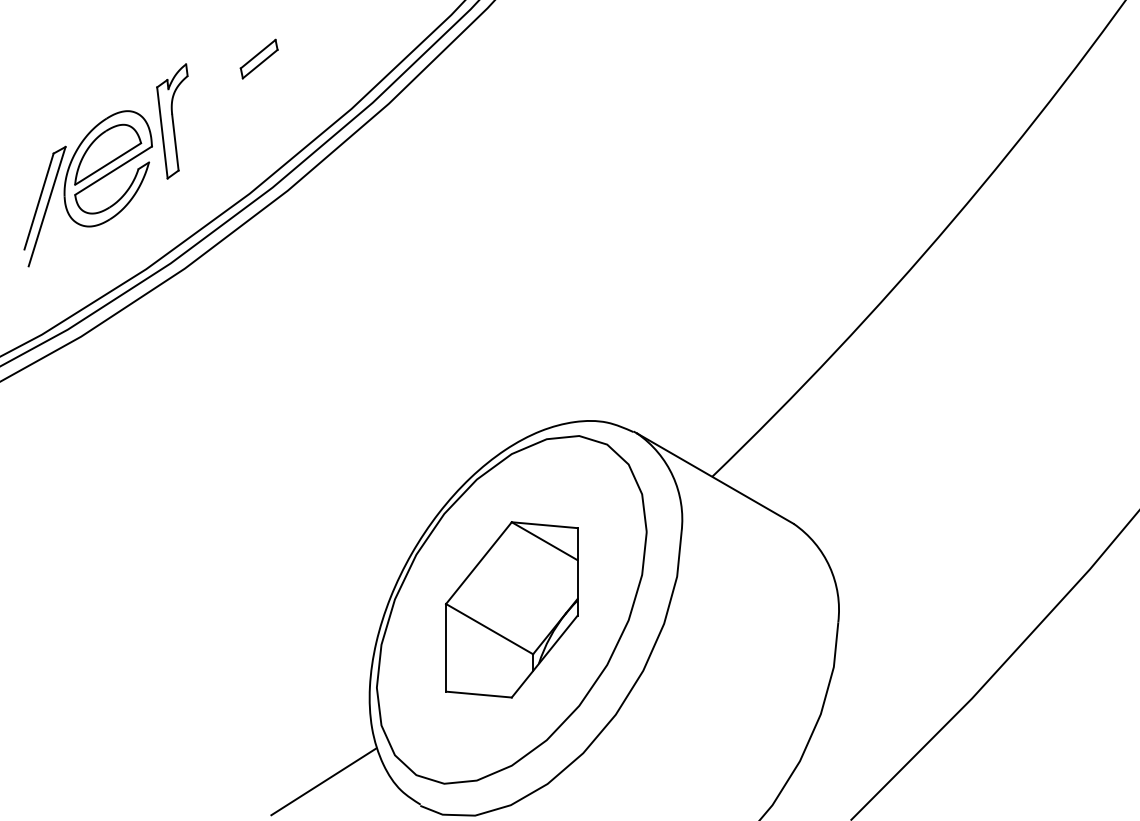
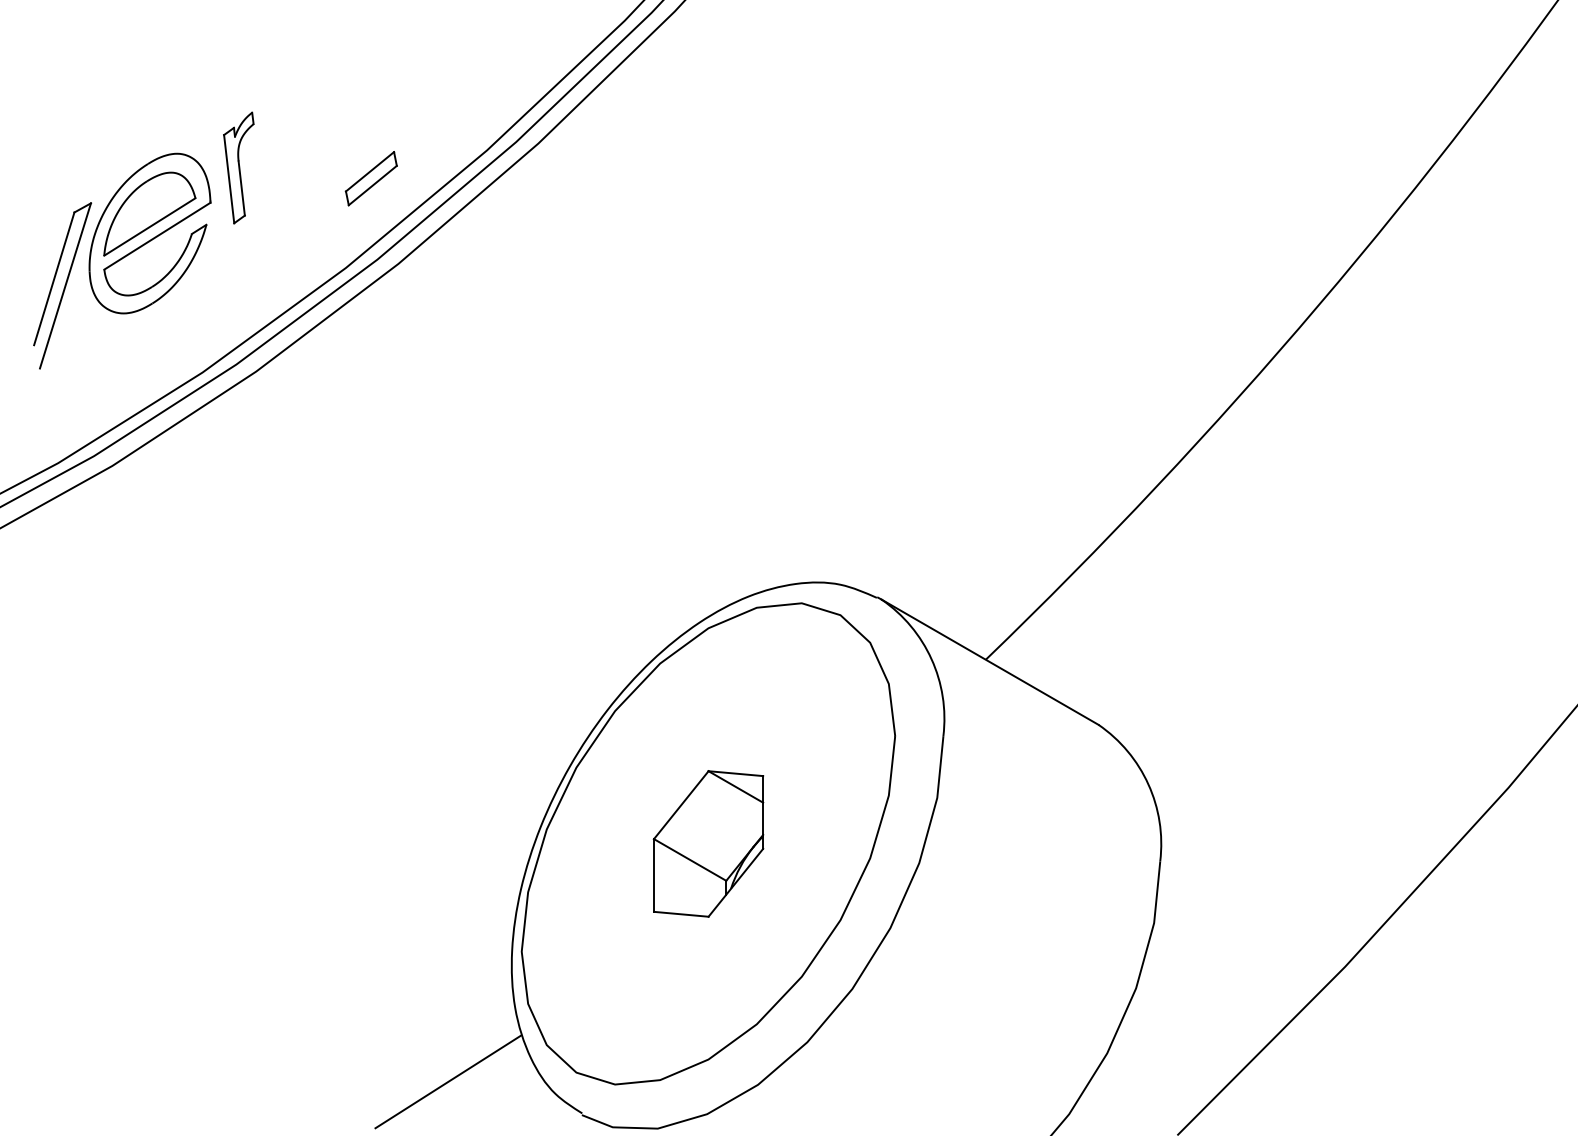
part: (258, 58) -> (370, 177), moved
part: (172, 121) -> (238, 168), size x0.7
part: (511, 609) -> (708, 843), size x0.6

